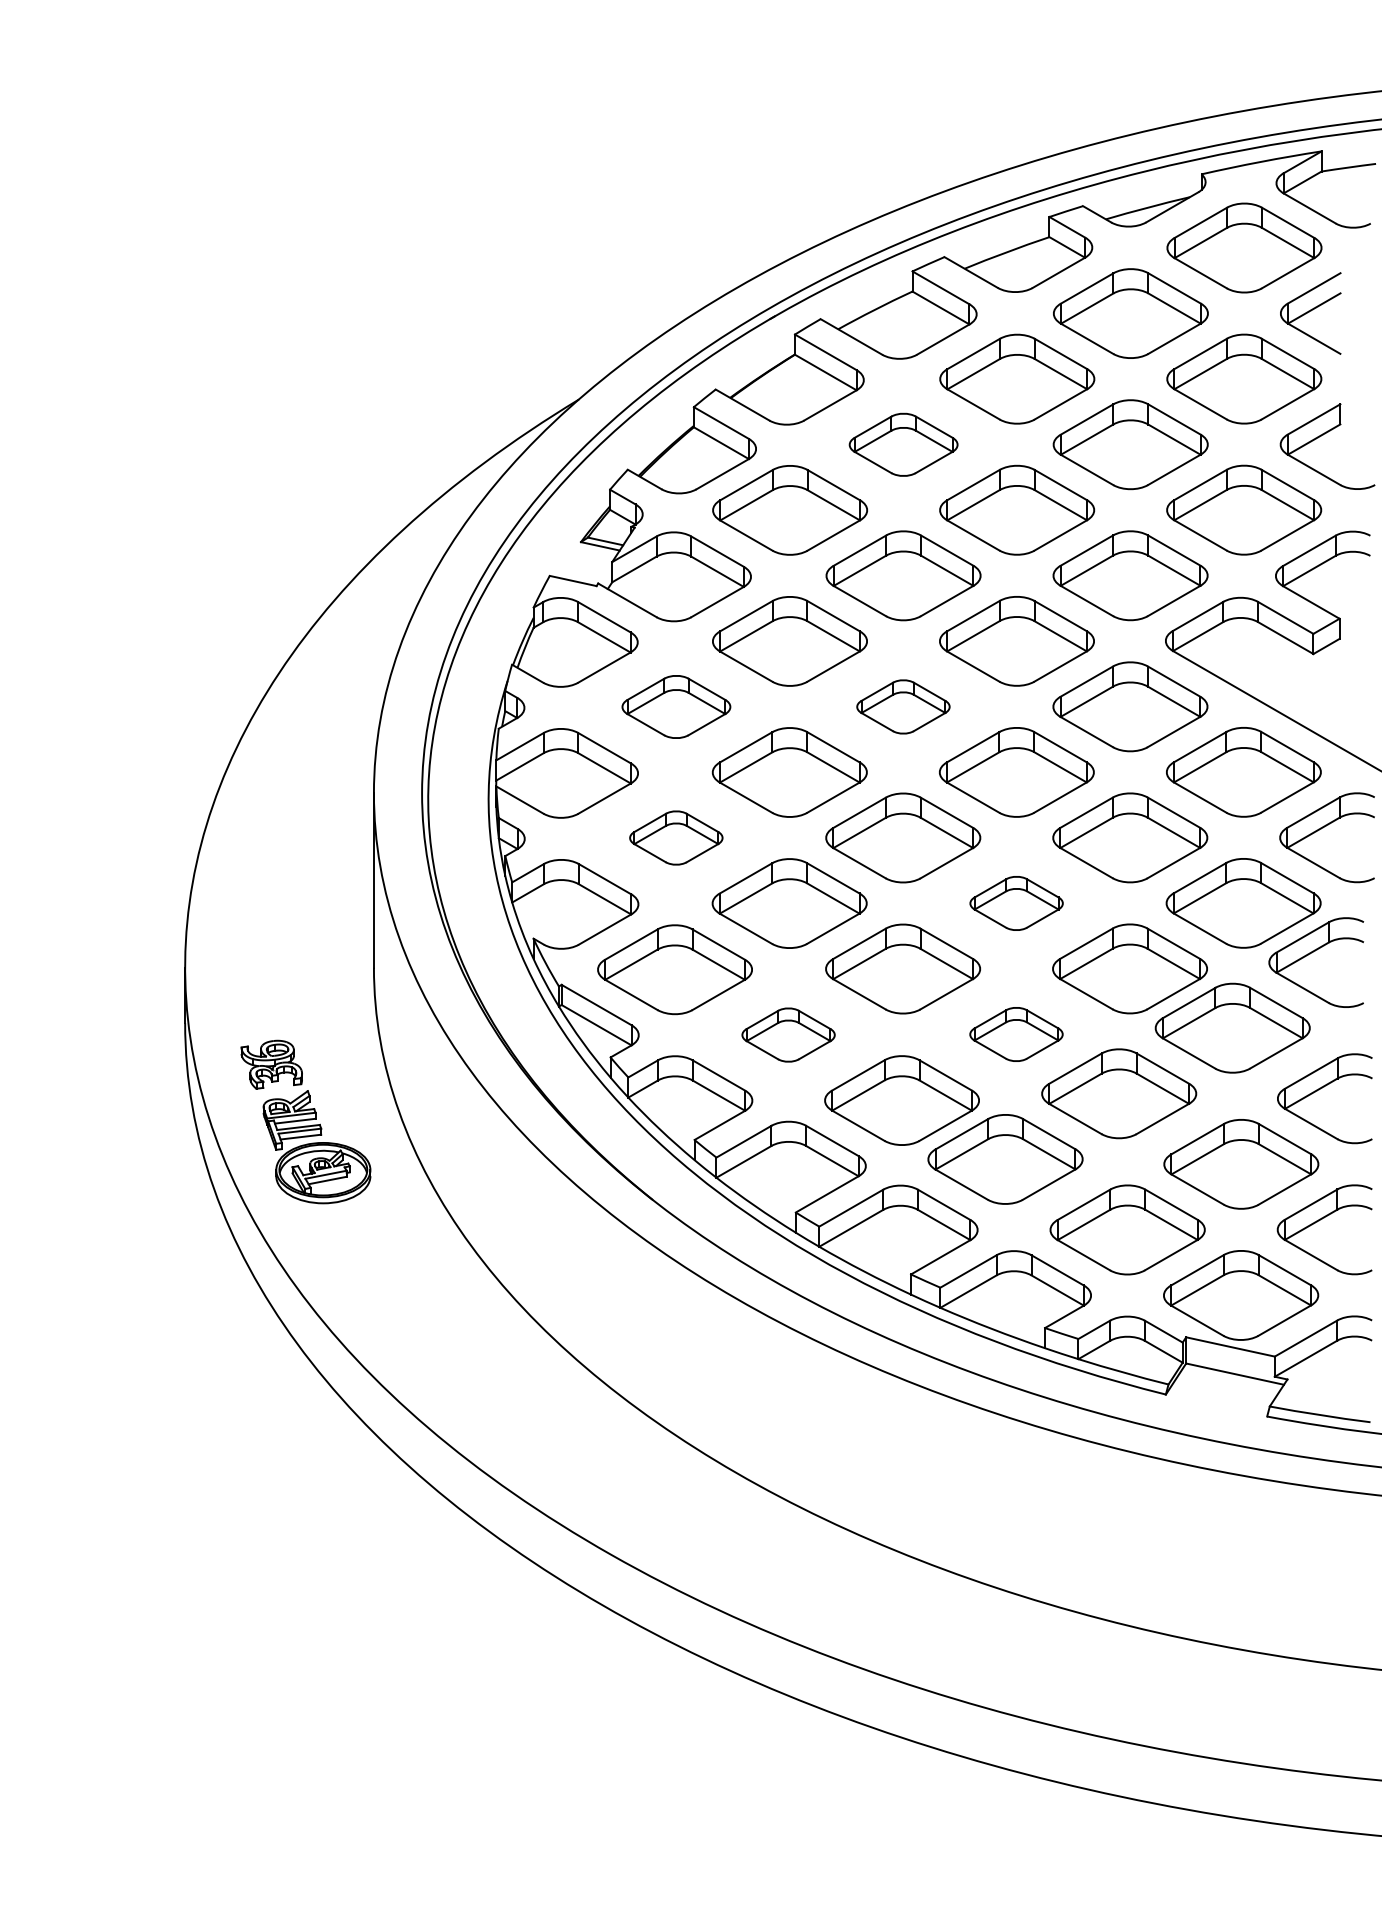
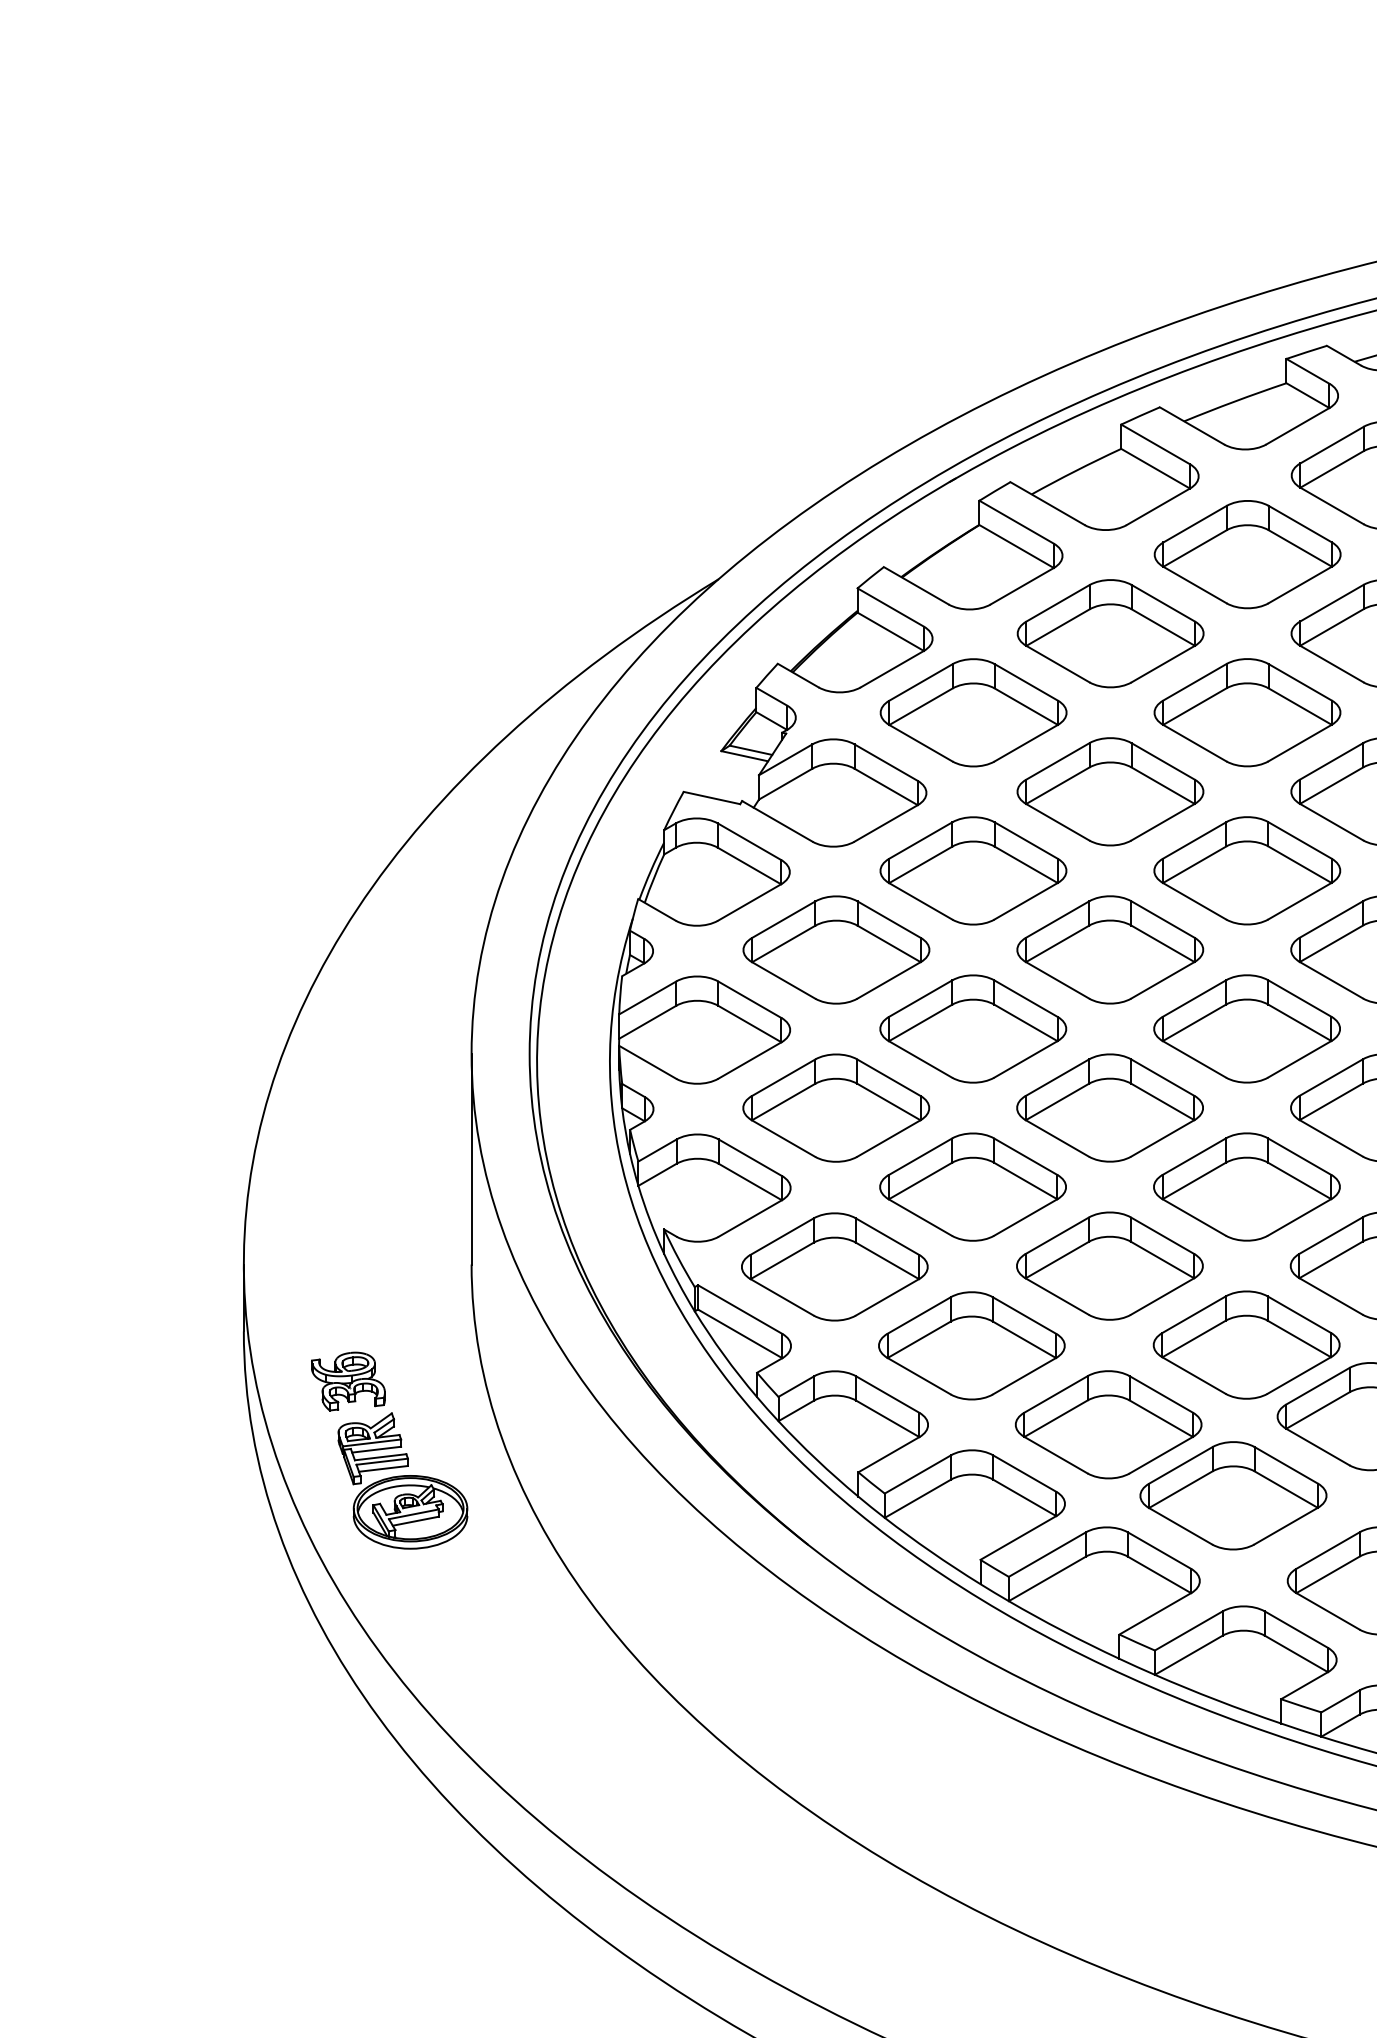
part: (903, 444) -> (1110, 633), size x1.43
part: (676, 706) -> (836, 949), size x1.43
part: (903, 706) -> (1110, 949), size x1.67
part: (676, 837) -> (836, 1107), size x1.67
part: (1016, 903) -> (1246, 1187), size x1.67
part: (788, 1034) -> (971, 1345), size x1.67
part: (1016, 1034) -> (1246, 1345), size x1.67

